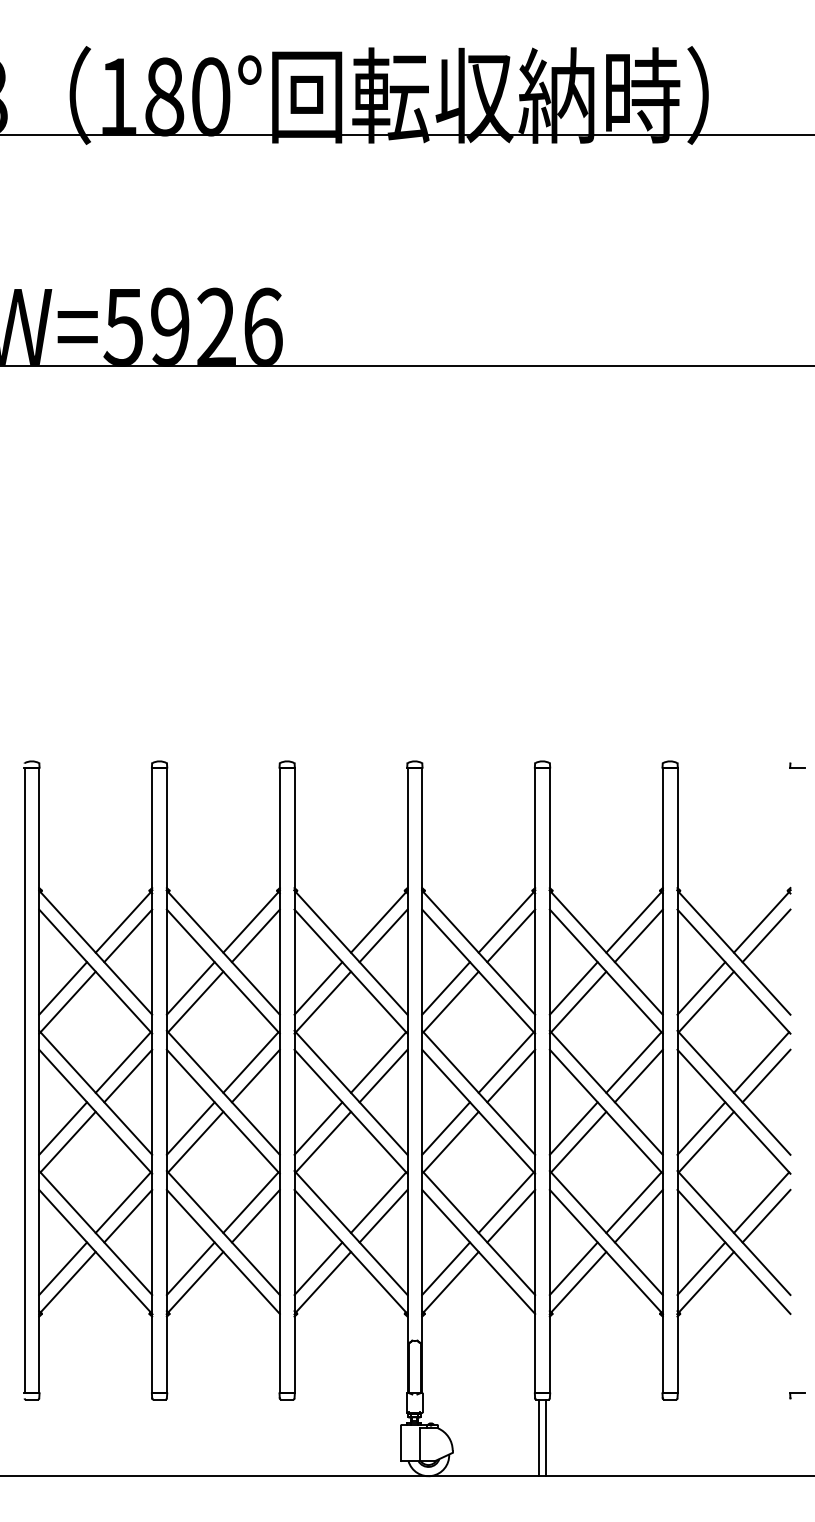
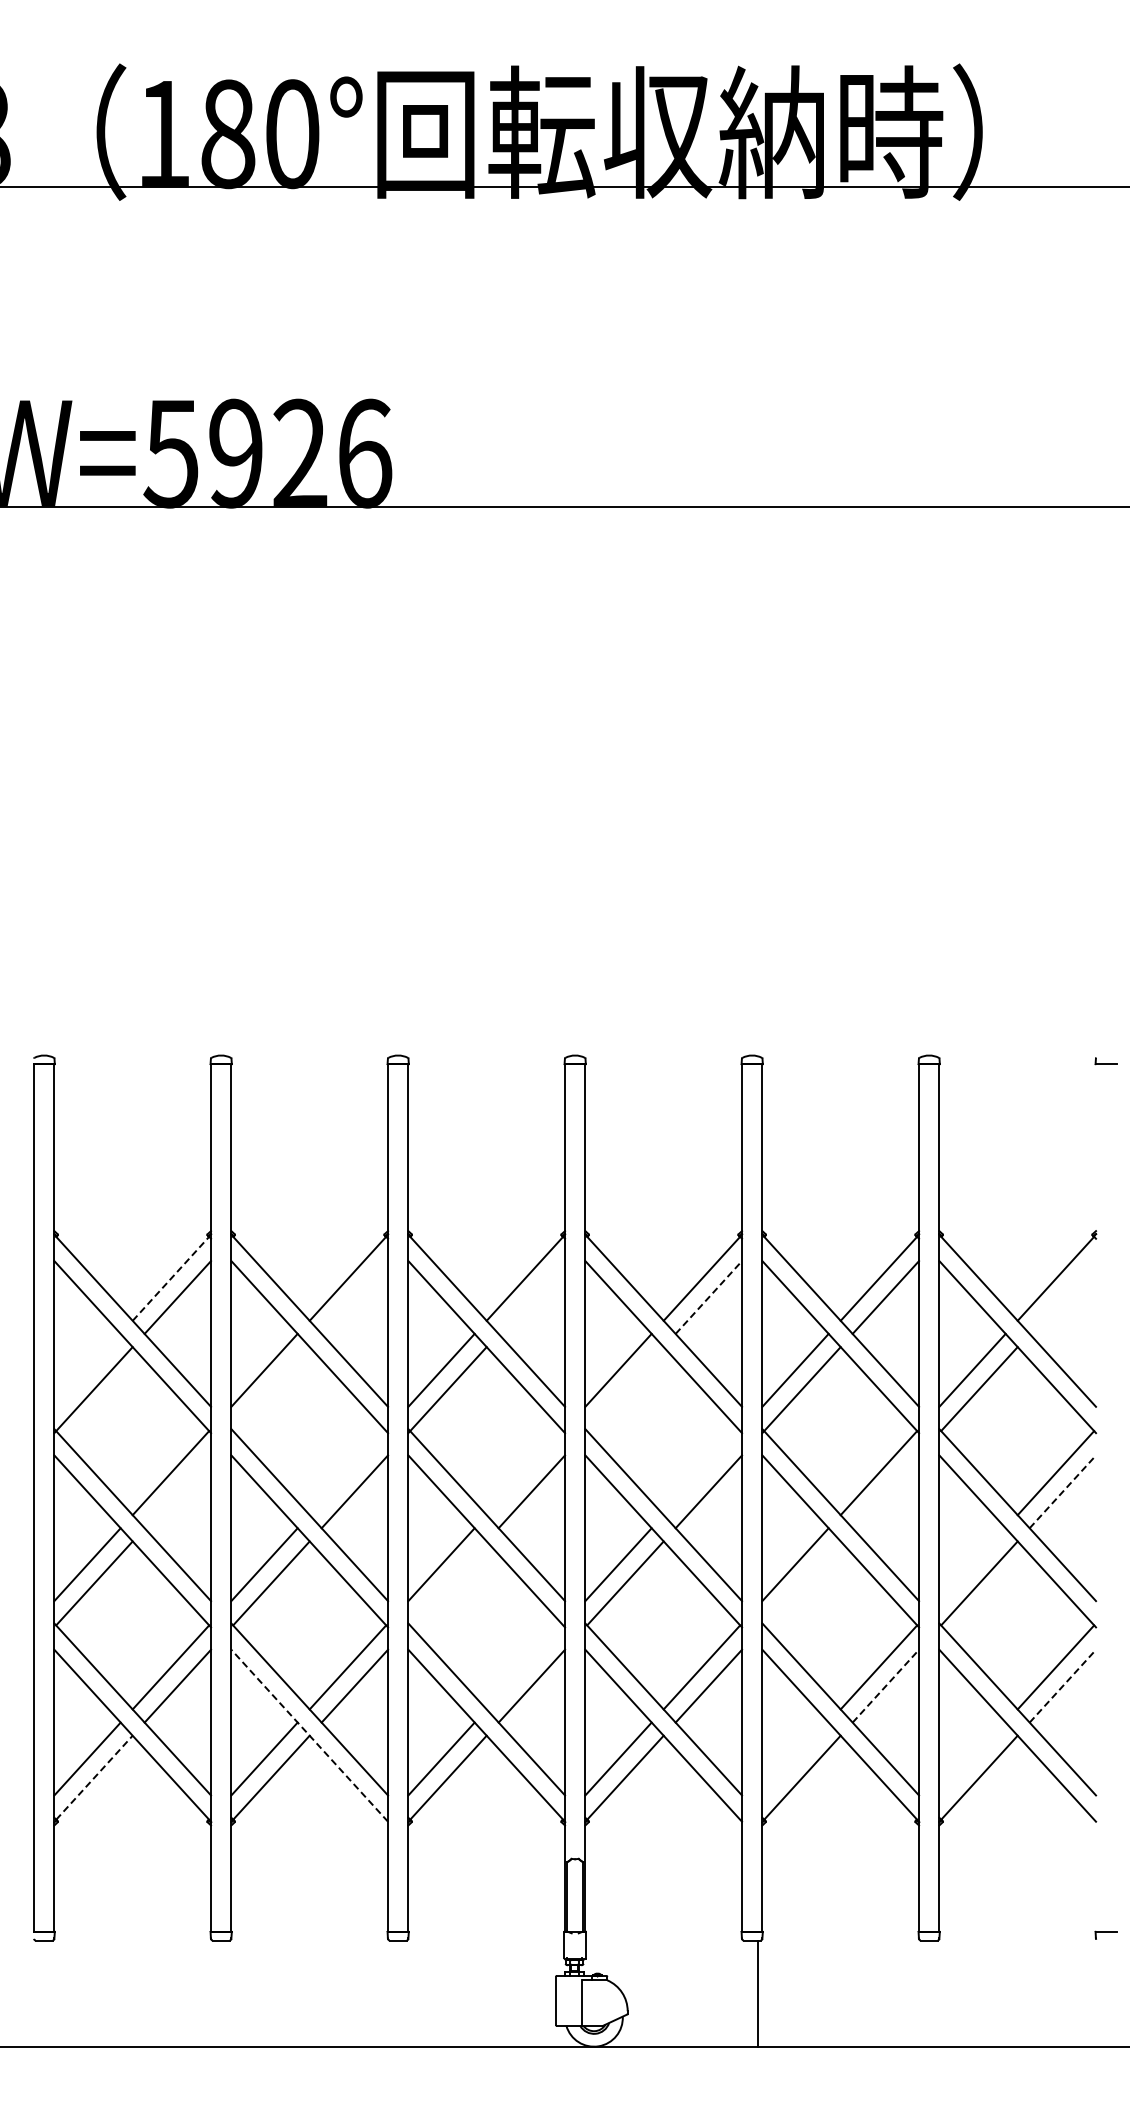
line: (122, 922) -> (170, 1278), solid -> dashed
line: (255, 935) -> (354, 1297), removed
line: (383, 935) -> (531, 1297), removed
line: (511, 935) -> (709, 1297), solid -> dashed
line: (766, 935) -> (1062, 1297), removed
line: (63, 987) -> (87, 1369), removed
line: (195, 1002) -> (271, 1389), removed
line: (451, 1002) -> (625, 1389), removed
line: (250, 1062) -> (347, 1473), removed
line: (378, 1062) -> (524, 1473), removed
line: (505, 1062) -> (701, 1473), removed
line: (128, 1075) -> (177, 1491), removed
line: (638, 1075) -> (885, 1491), removed
line: (767, 1075) -> (1063, 1491), solid -> dashed
line: (701, 1128) -> (972, 1564), removed
line: (323, 1142) -> (448, 1583), removed
line: (578, 1142) -> (802, 1583), removed
line: (378, 1202) -> (524, 1667), removed
line: (639, 1215) -> (886, 1685), solid -> dashed
line: (767, 1215) -> (1063, 1685), solid -> dashed
line: (223, 1251) -> (309, 1735), solid -> dashed
line: (573, 1268) -> (795, 1758), removed
line: (701, 1268) -> (972, 1758), removed
line: (68, 1282) -> (94, 1777), solid -> dashed
line: (538, 1437) -> (746, 1993), removed

